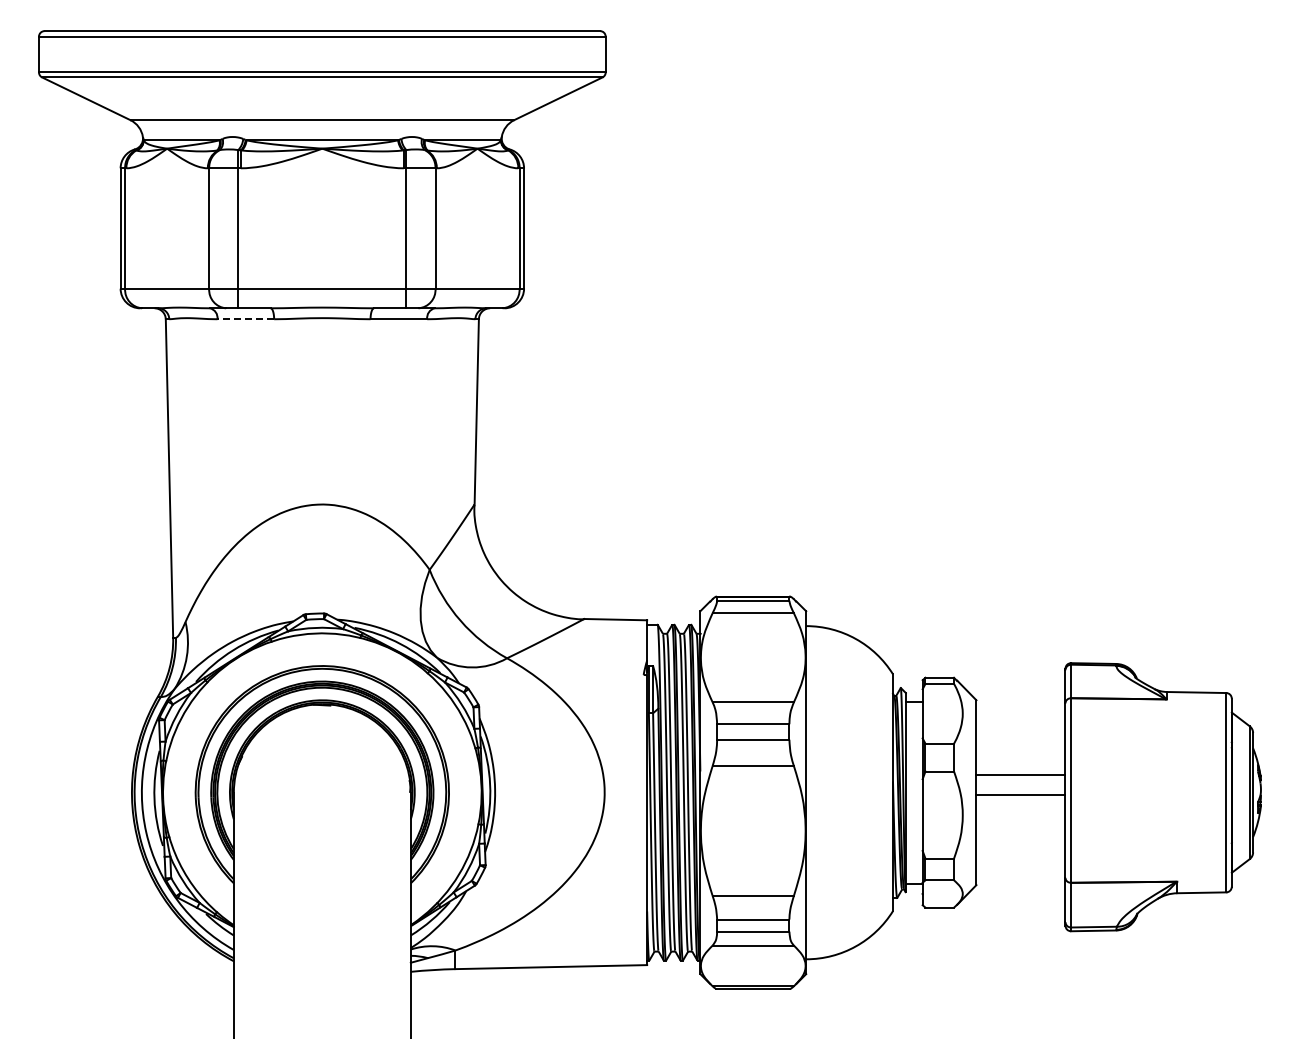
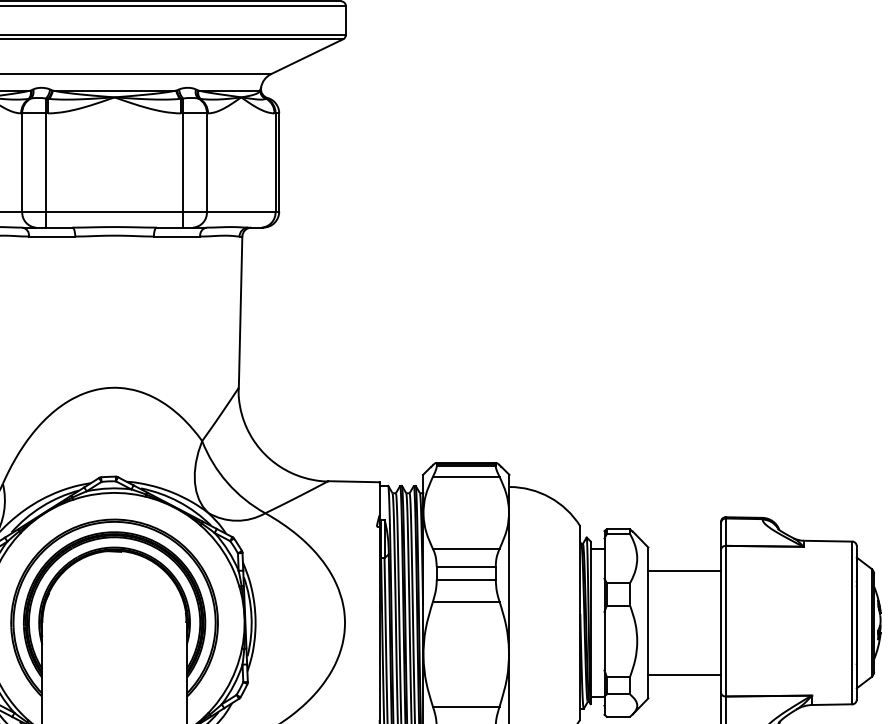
line: (245, 319) -> (51, 236), dashed -> solid
line: (1020, 775) -> (684, 571), moved
line: (1020, 794) -> (684, 674), moved

